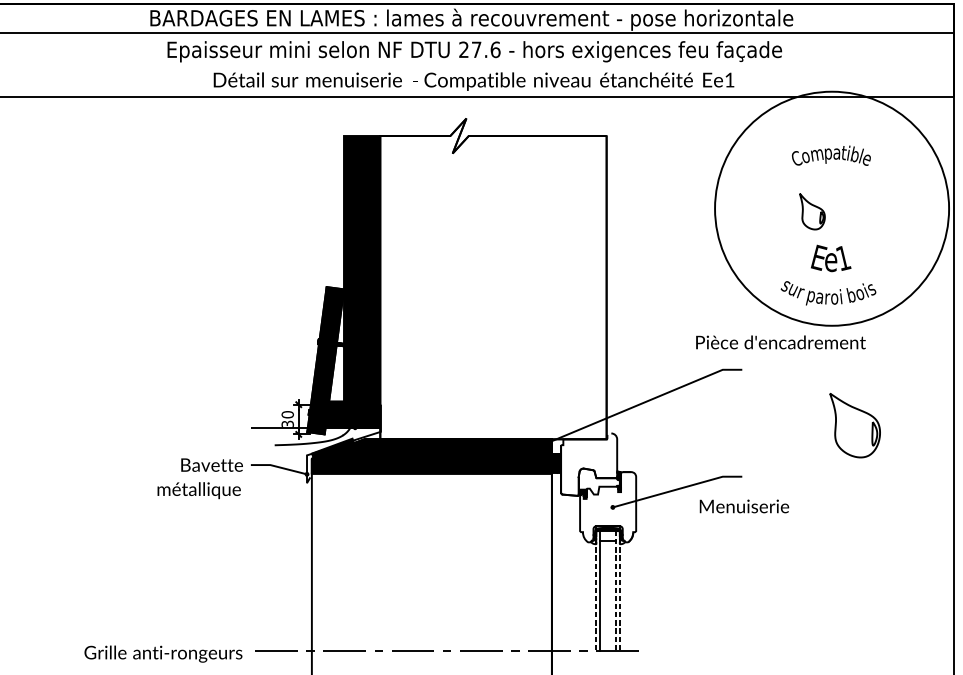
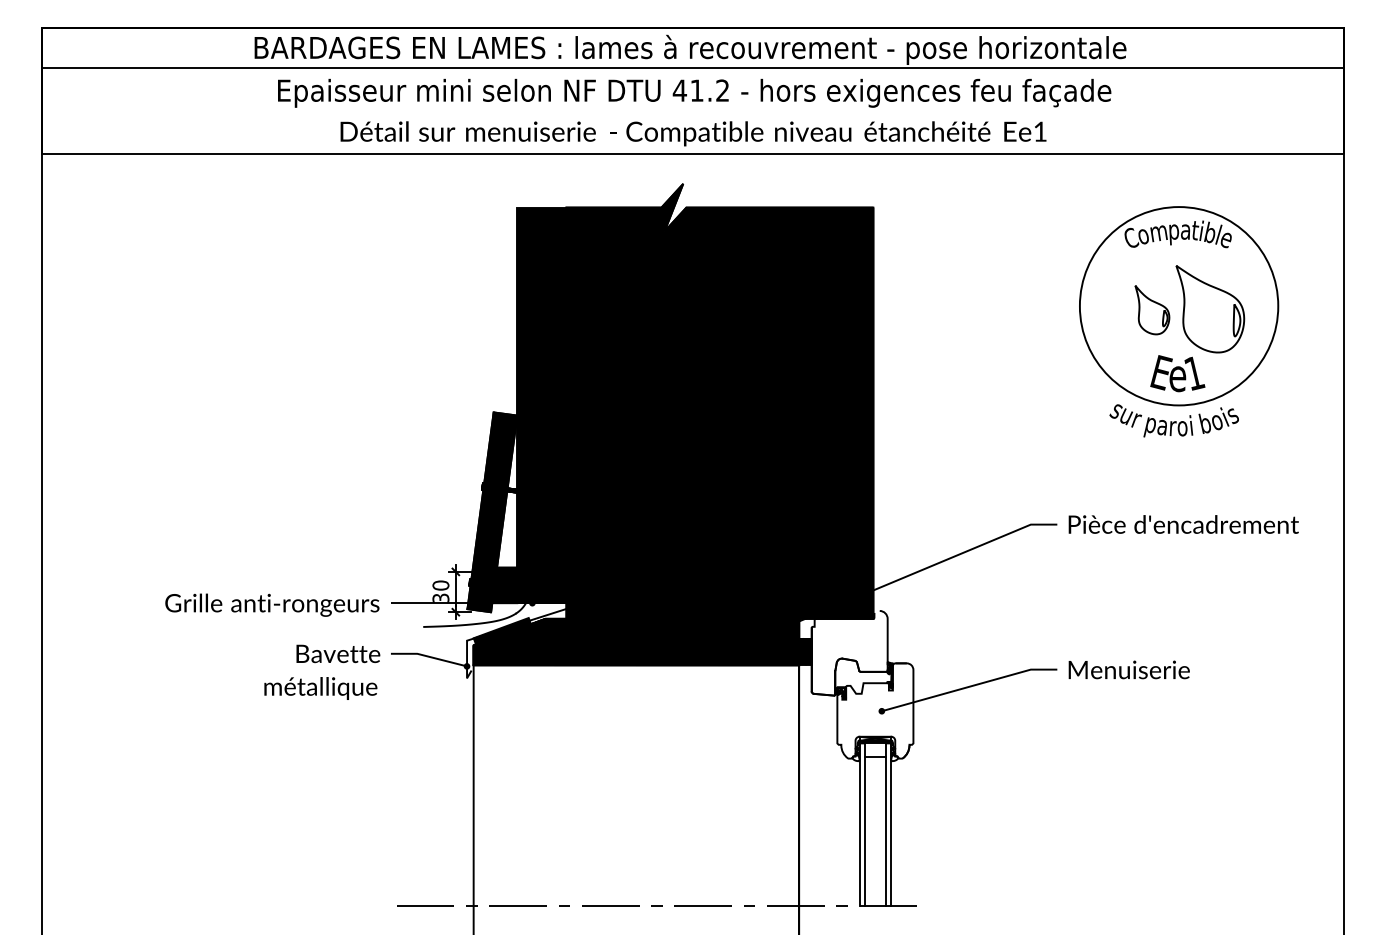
text: (479, 49) -> (700, 90), 27.6 -> 41.2
circle: (831, 208) -> (1178, 306), size x0.62
fill: (493, 278) -> (719, 400), added
text: (780, 342) -> (1183, 524), moved
part: (855, 425) -> (1210, 309), moved
text: (743, 506) -> (1128, 669), moved
line: (596, 591) -> (859, 825), dashed -> solid
line: (615, 591) -> (885, 825), dashed -> solid
line: (620, 591) -> (891, 825), dashed -> solid
text: (163, 653) -> (272, 604), moved

